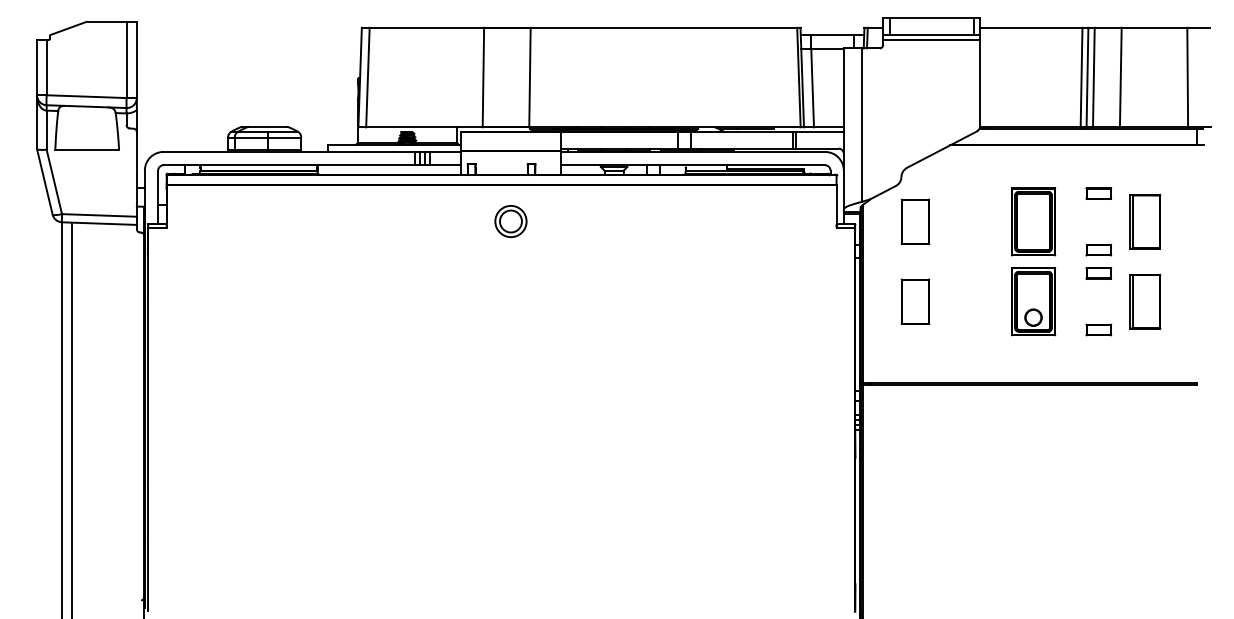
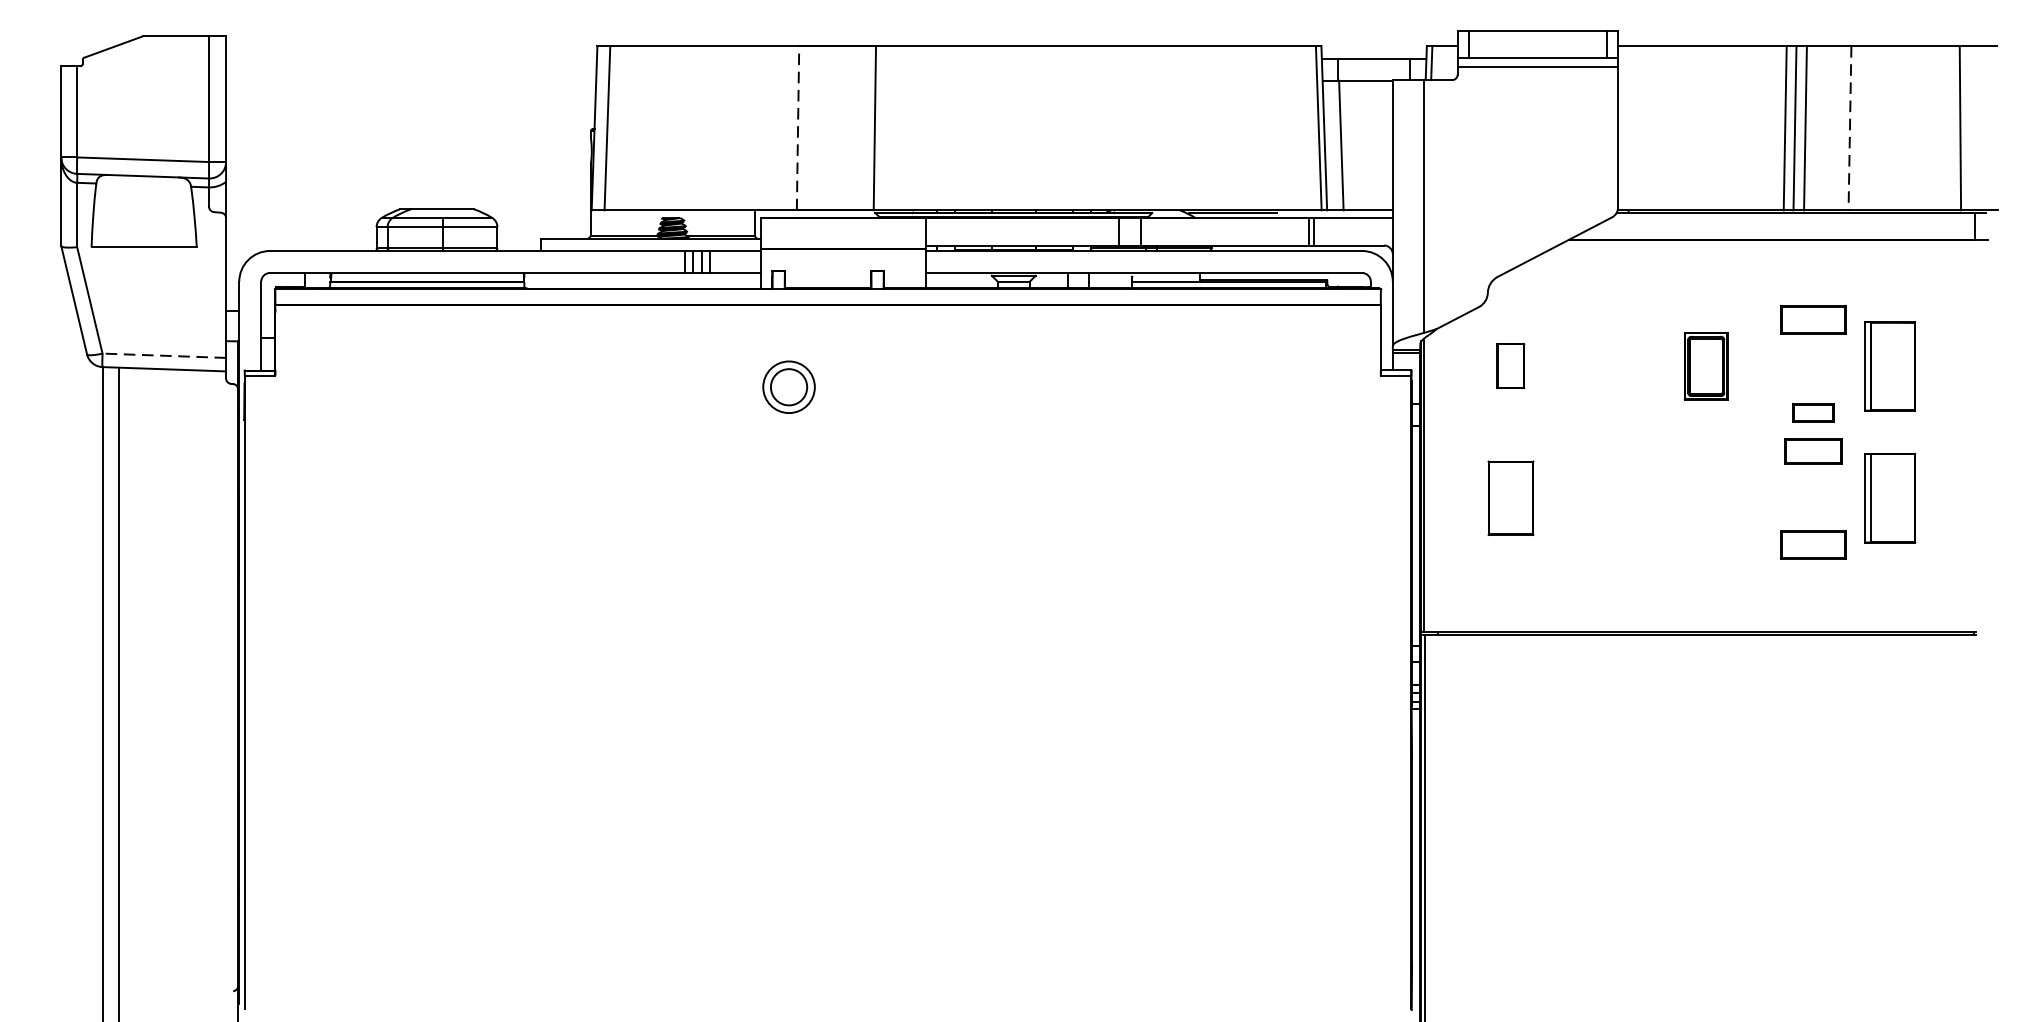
line: (483, 77) -> (798, 128), solid -> dashed
line: (1120, 77) -> (1849, 128), solid -> dashed
part: (1098, 193) -> (1813, 319), size x1.6
line: (98, 215) -> (162, 355), solid -> dashed
part: (510, 221) -> (788, 387), moved
part: (914, 221) -> (1509, 365), size x0.6
part: (1033, 221) -> (1705, 365), size x0.6
part: (1098, 273) -> (1813, 451), size x1.4
part: (1033, 301) -> (1705, 497), removed
part: (1098, 329) -> (1813, 544), size x1.6

